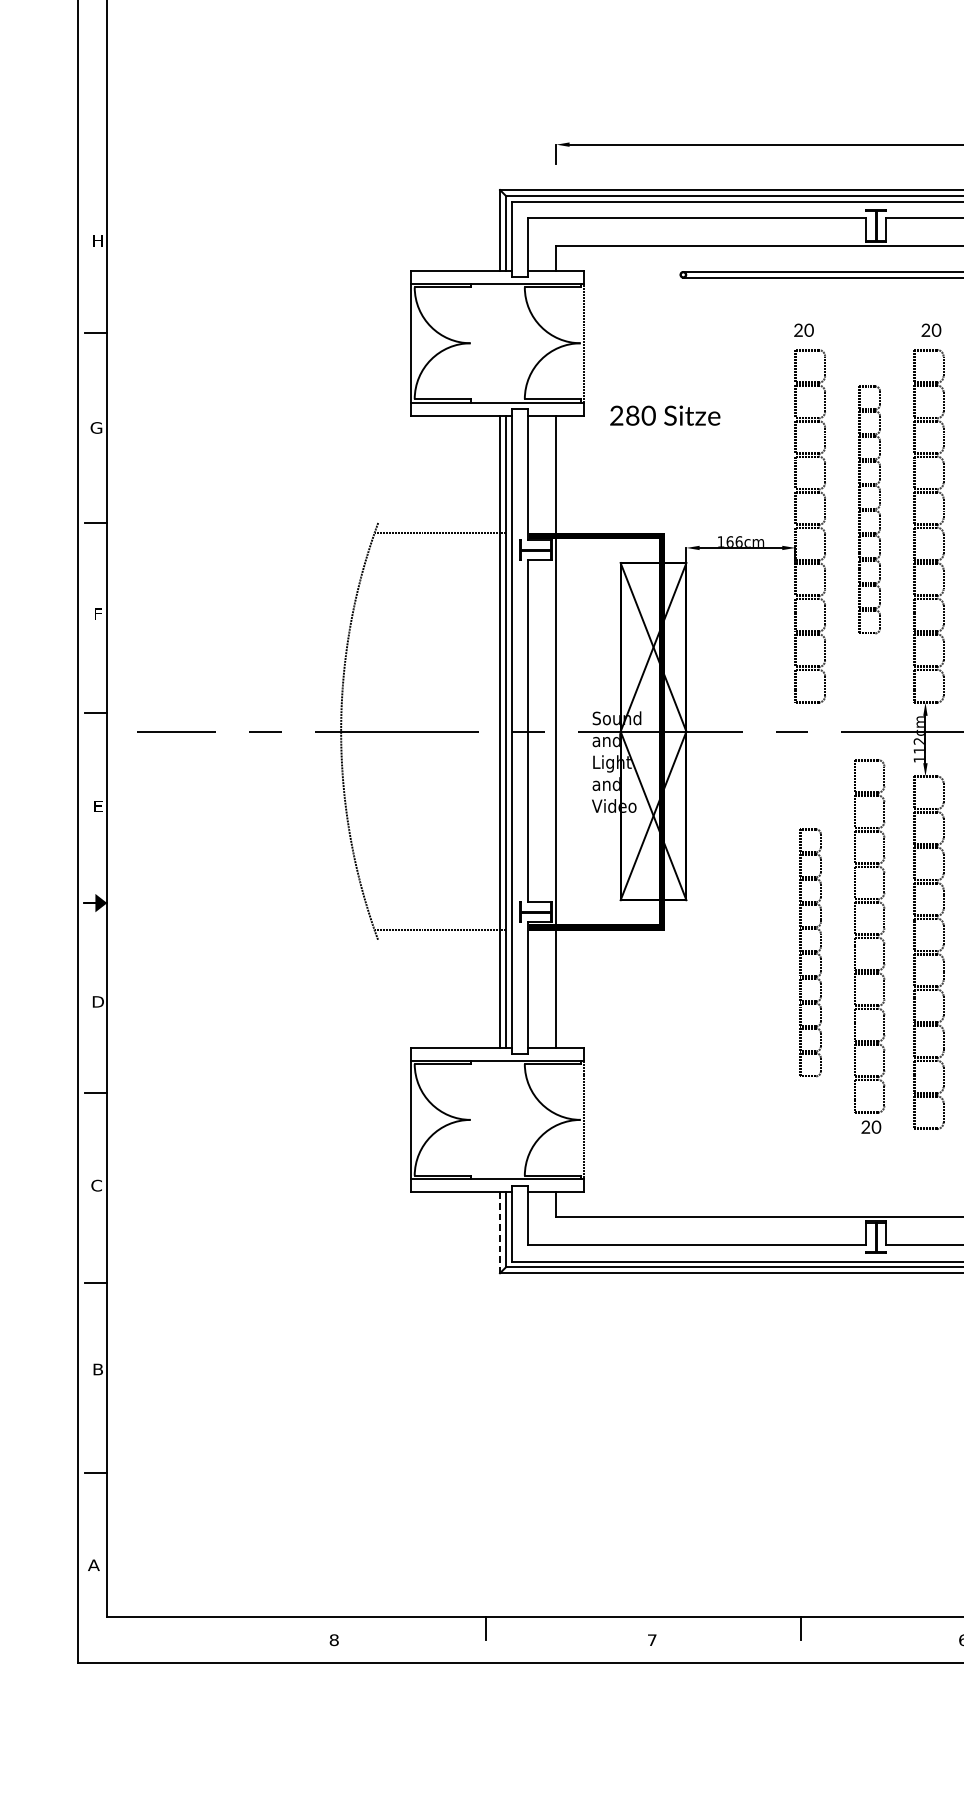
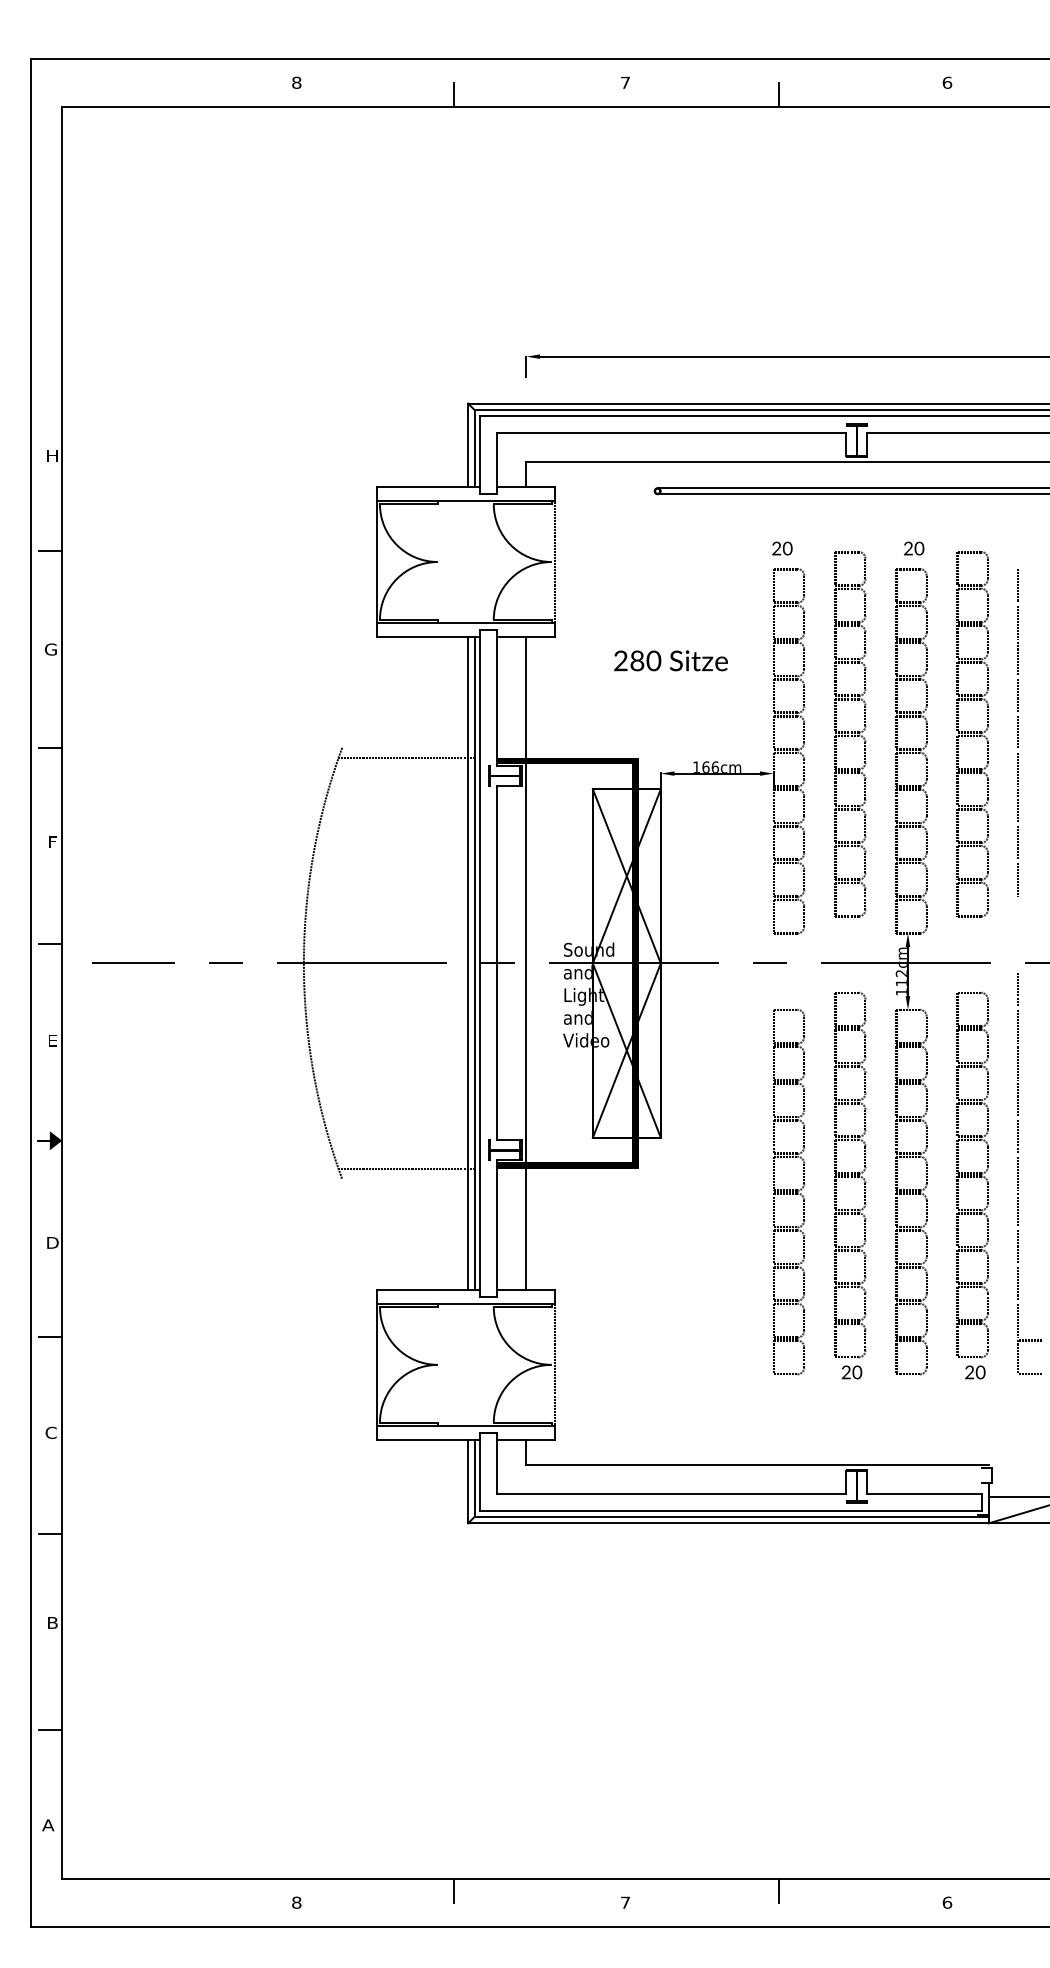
text: (664, 415) -> (670, 660), moved
part: (869, 510) -> (850, 734), size x1.43
part: (810, 953) -> (789, 1192), size x1.43
line: (500, 1232) -> (468, 1481), dashed -> solid

